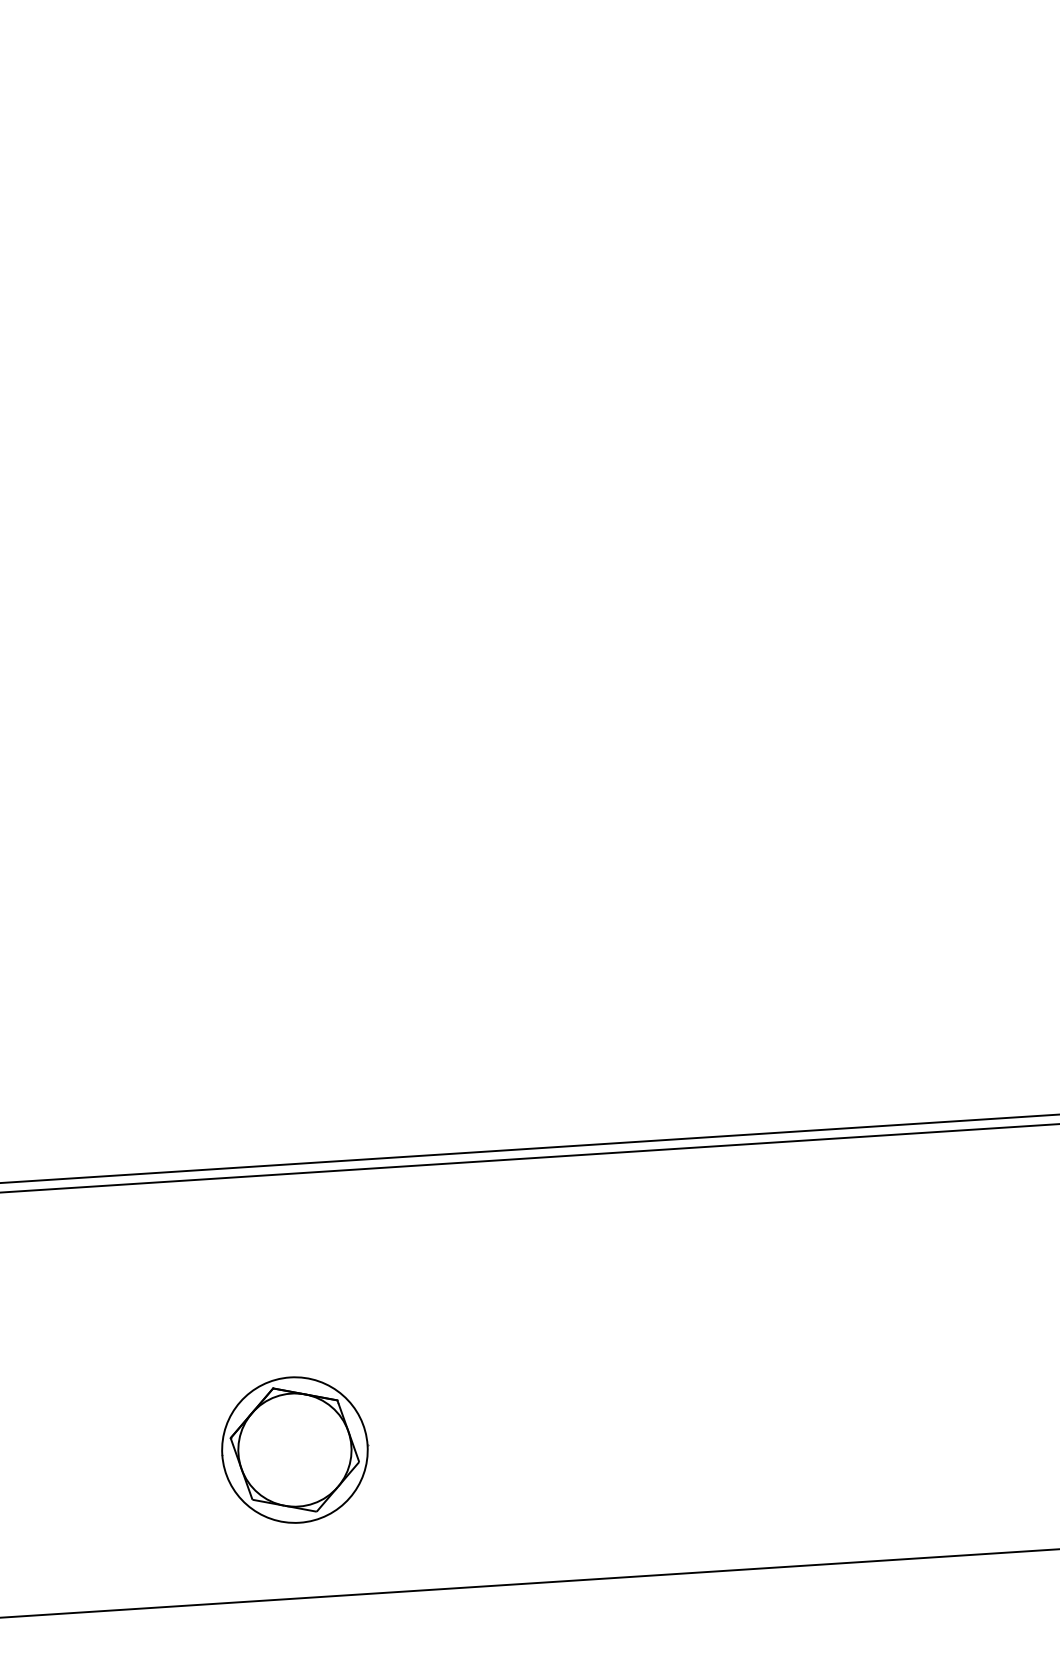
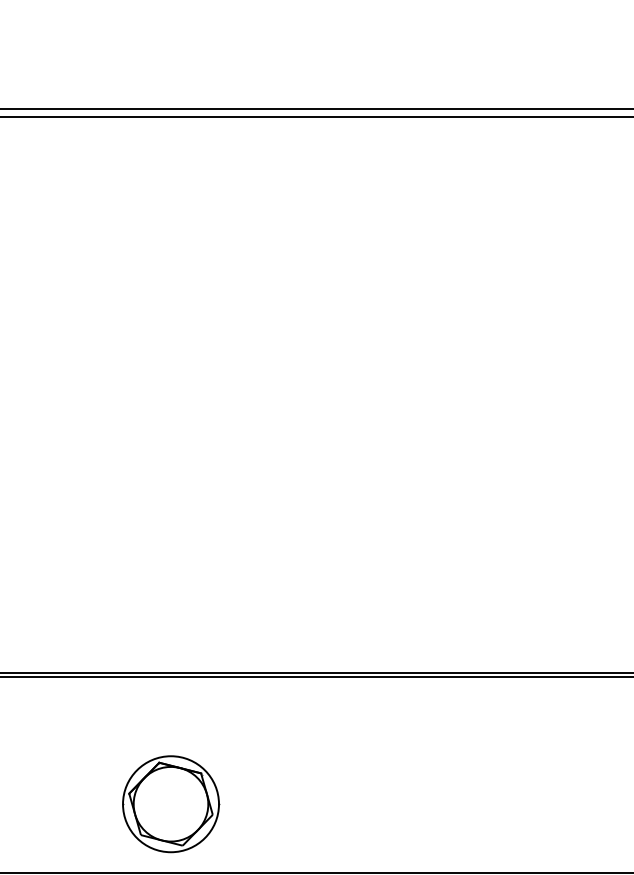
part: (295, 1450) -> (171, 804), size x1.43

